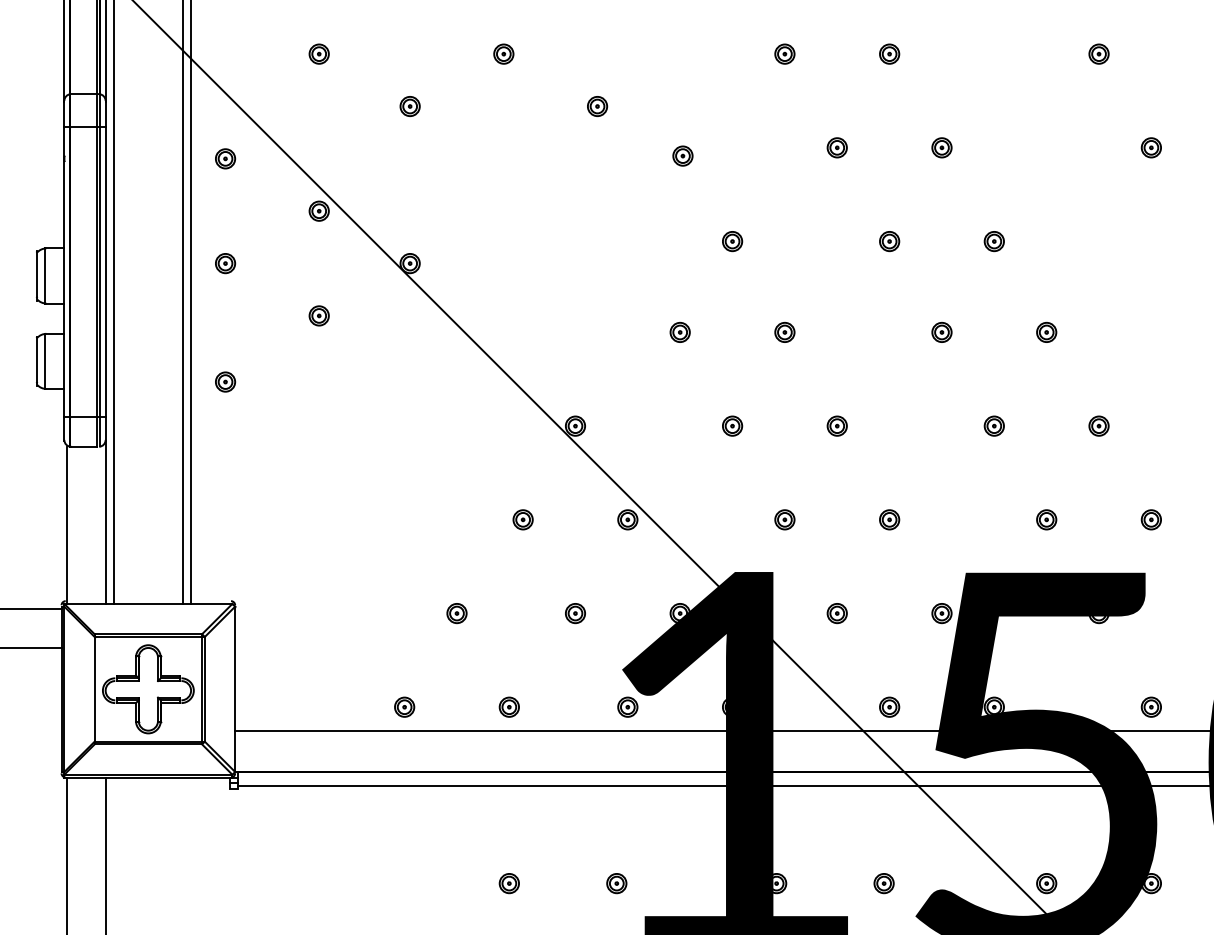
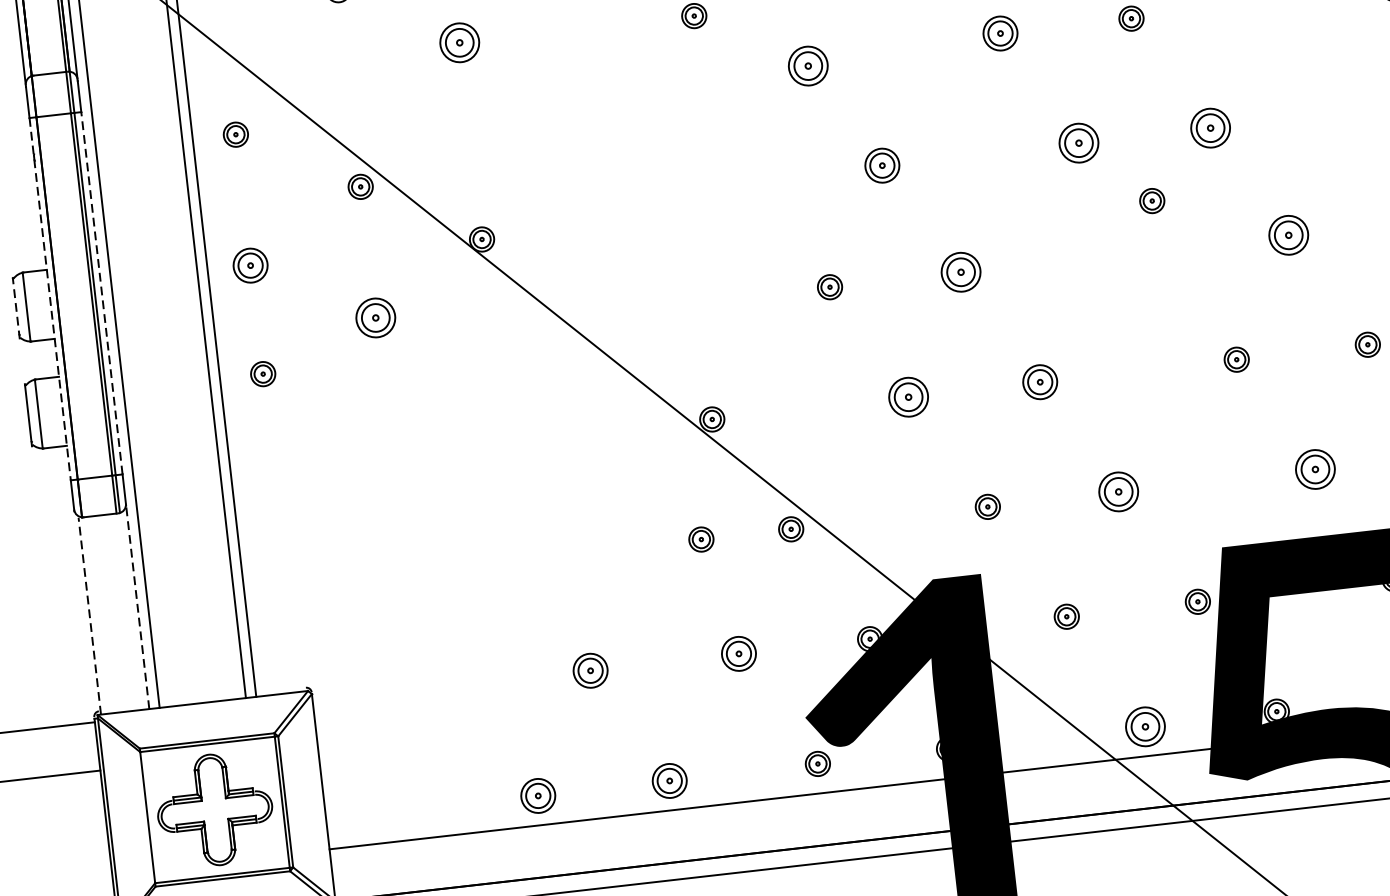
part: (409, 106) -> (458, 42), size x1.6
part: (836, 147) -> (999, 33), size x1.4
part: (682, 155) -> (807, 65), size x1.6
part: (732, 241) -> (882, 165), size x1.4
part: (889, 241) -> (1079, 143), size x1.6
part: (993, 241) -> (1209, 128), size x1.6
part: (225, 263) -> (250, 265), size x1.4
line: (64, 271) -> (50, 298), solid -> dashed
line: (105, 271) -> (101, 292), solid -> dashed
line: (36, 275) -> (15, 307), solid -> dashed
part: (318, 315) -> (374, 317), size x1.6
part: (1046, 331) -> (1288, 233), size x1.6
part: (784, 332) -> (960, 272), size x1.6
part: (941, 332) -> (1151, 201), moved
part: (225, 381) -> (263, 373), moved
part: (732, 425) -> (908, 396), size x1.6
part: (836, 425) -> (1039, 381), size x1.4
part: (522, 519) -> (700, 539), moved
part: (889, 519) -> (1118, 491), size x1.6
part: (1046, 519) -> (1315, 469), size x1.6
line: (105, 522) -> (137, 607), solid -> dashed
line: (67, 525) -> (90, 616), solid -> dashed
part: (456, 613) -> (590, 671), size x1.4
part: (575, 613) -> (739, 654), size x1.4
part: (404, 706) -> (538, 794), size x1.4
part: (508, 706) -> (668, 780), size x1.4
part: (889, 706) -> (1145, 725), size x1.6

